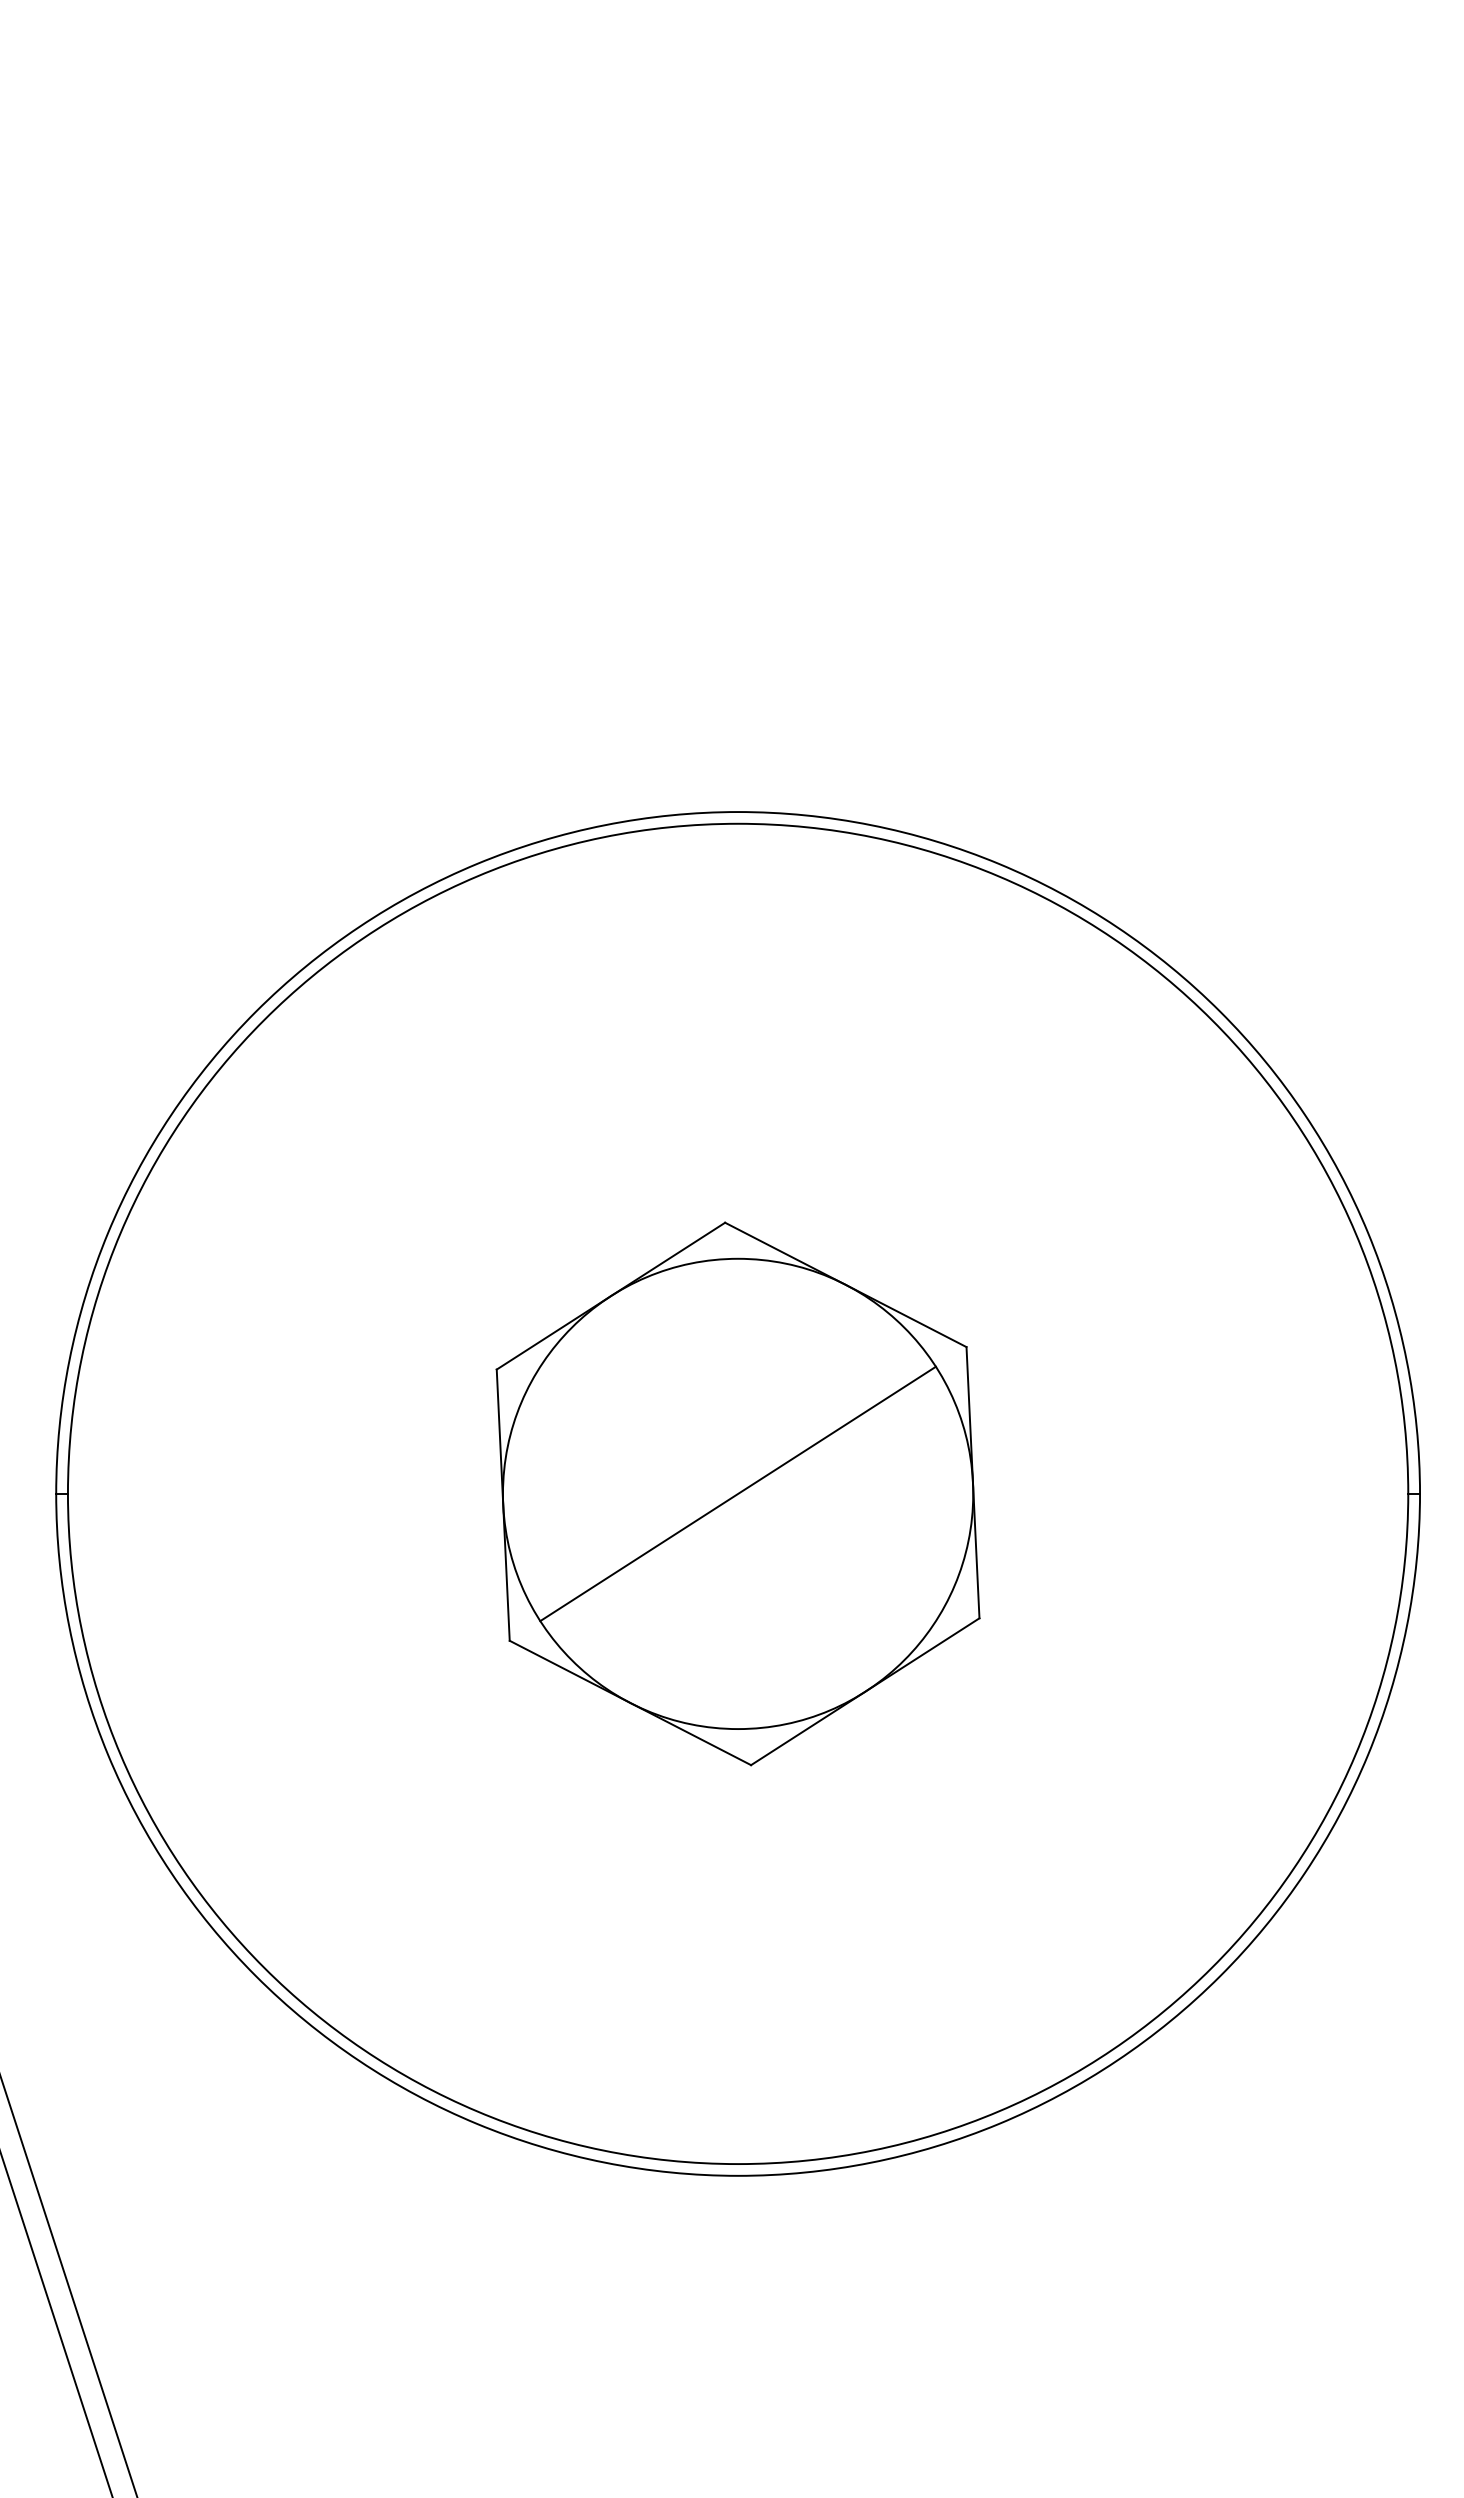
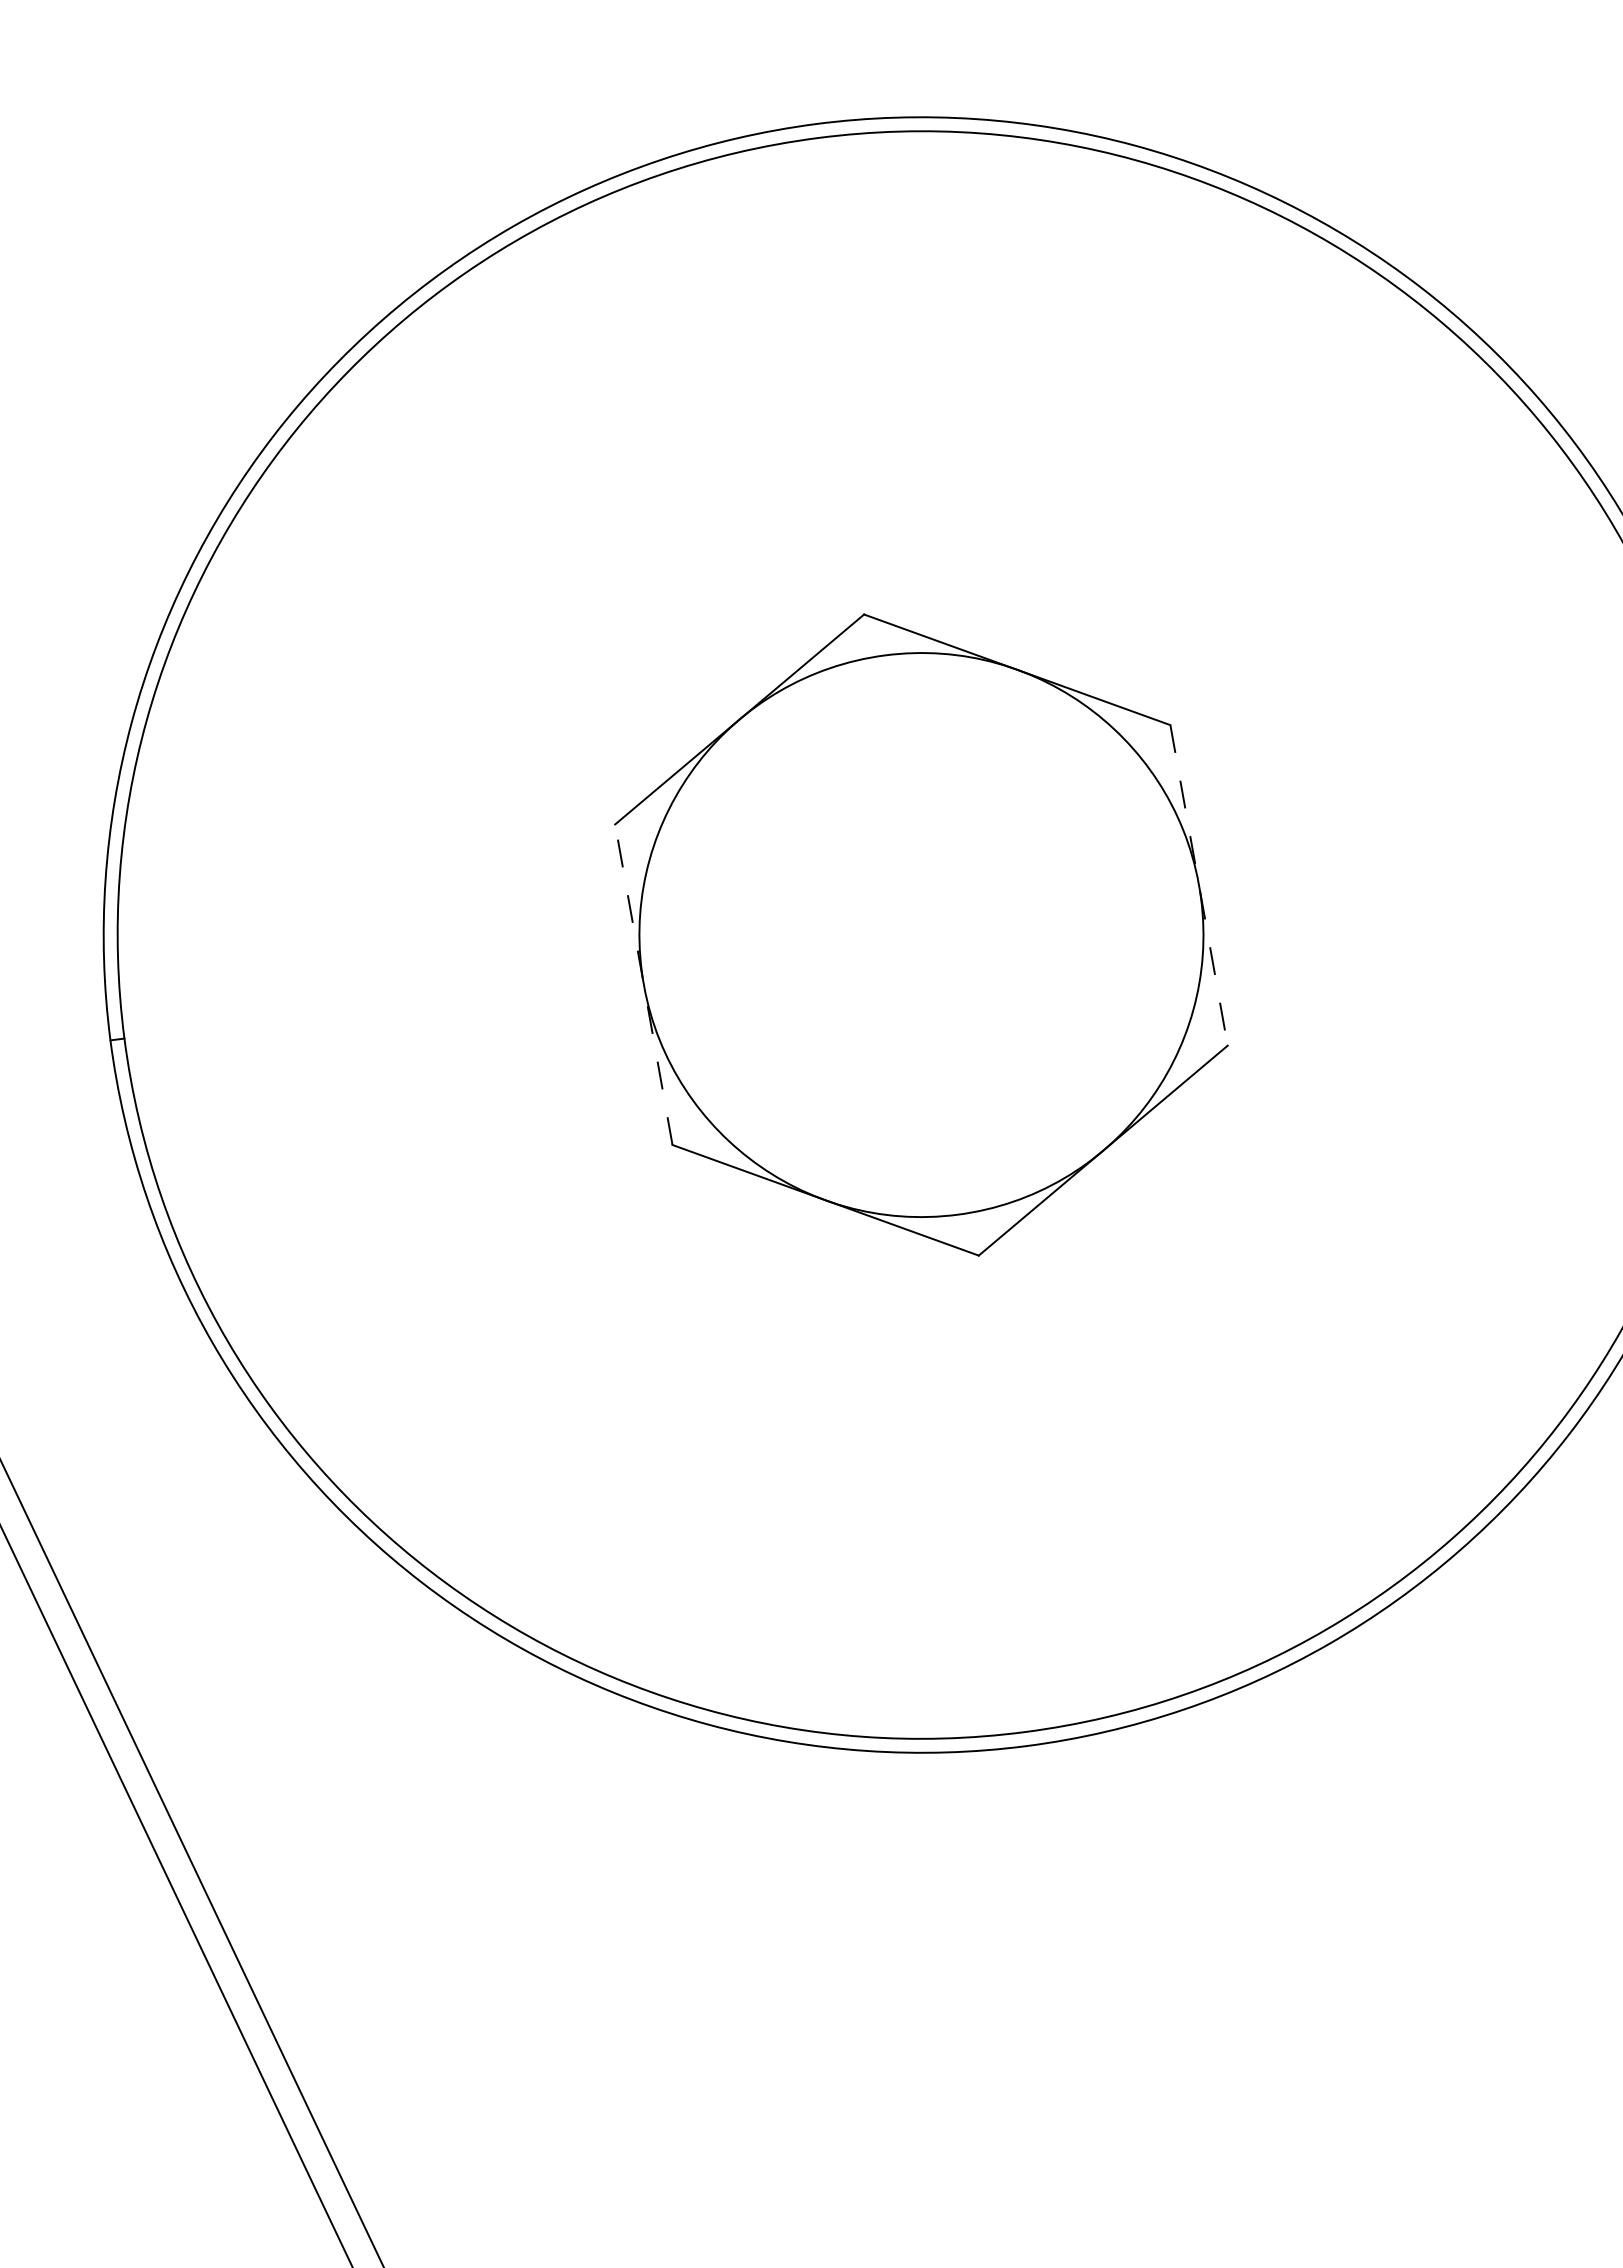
line: (972, 1482) -> (1198, 885), solid -> dashed
line: (737, 1493) -> (920, 934), removed
line: (503, 1505) -> (644, 985), solid -> dashed

